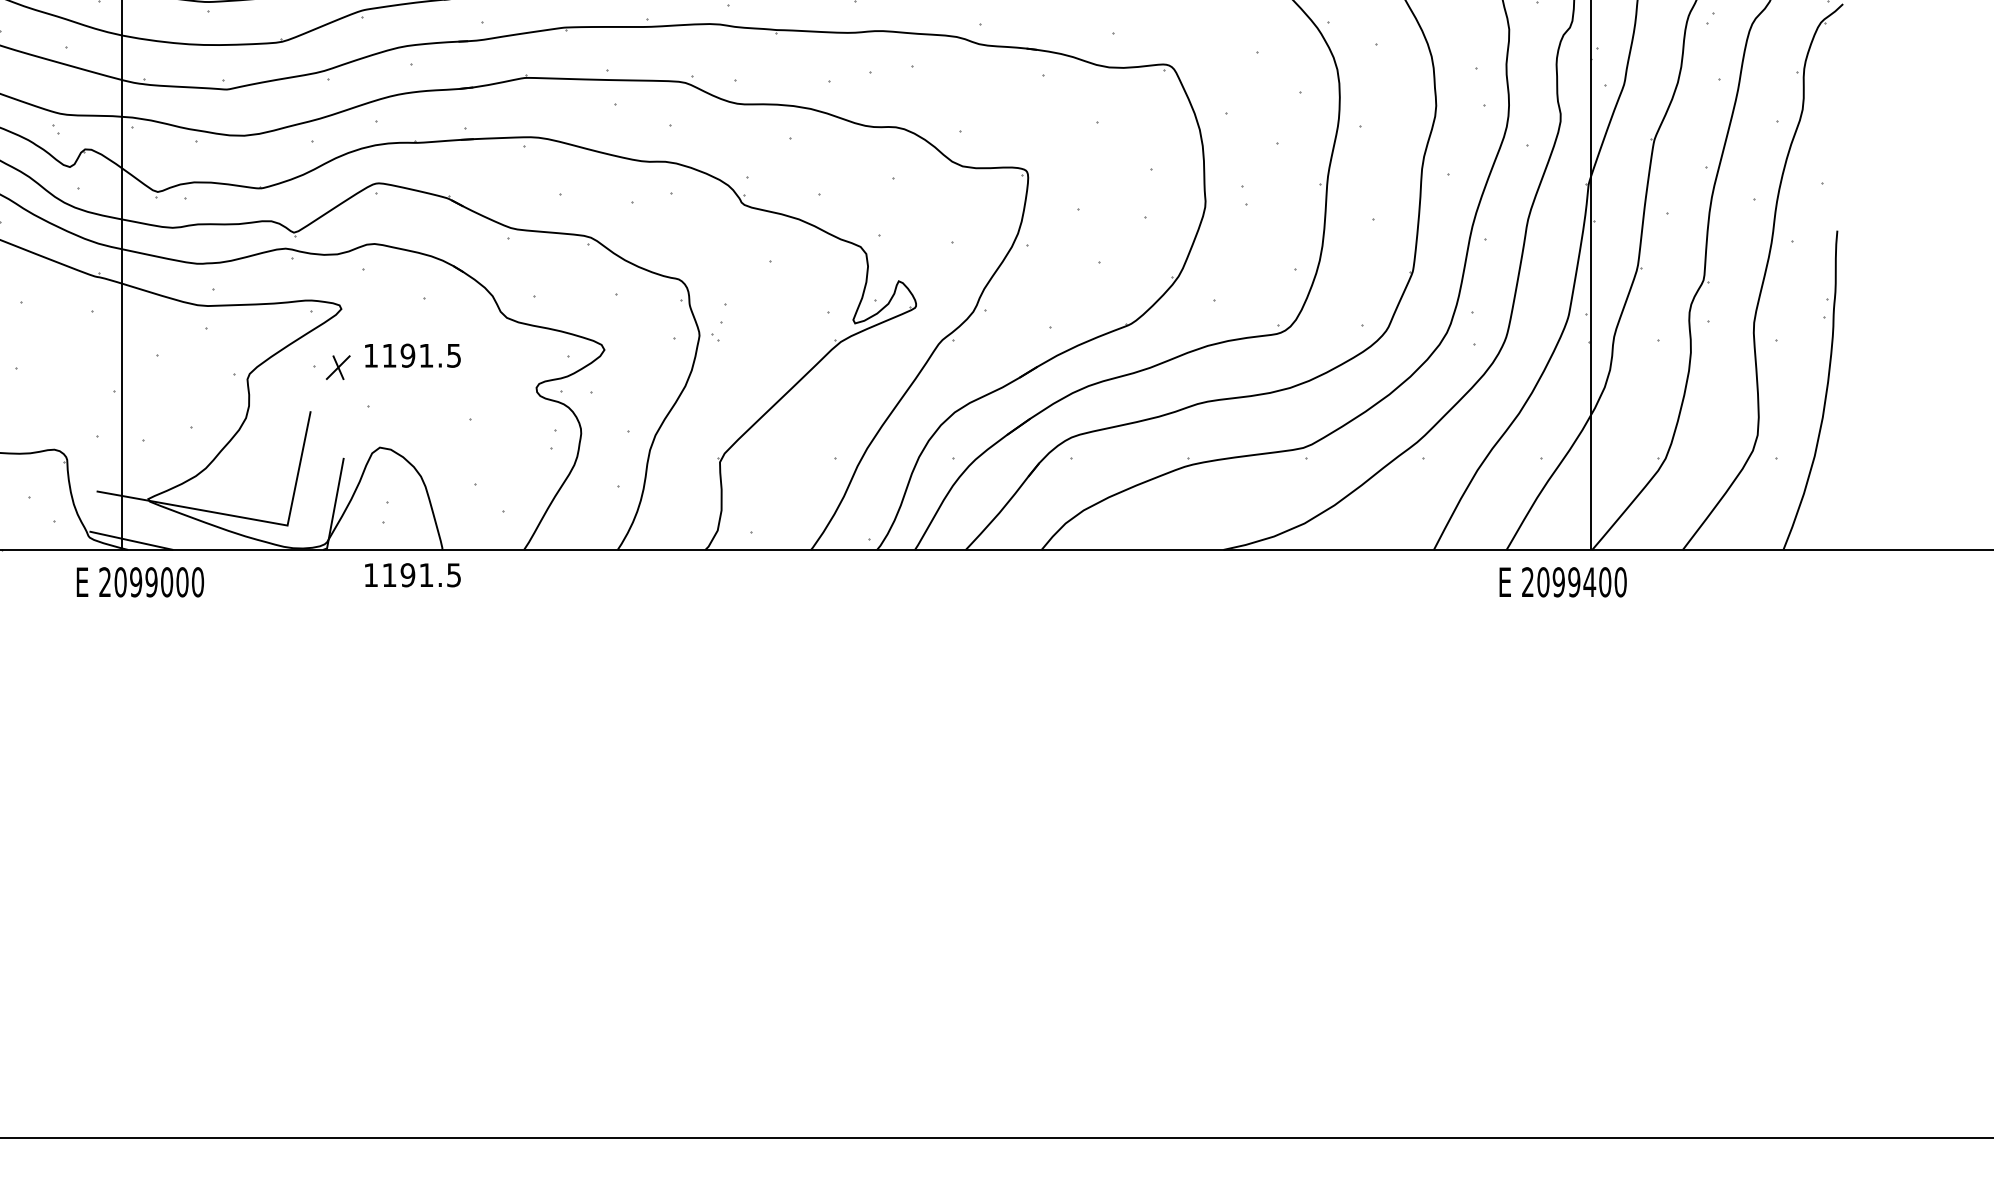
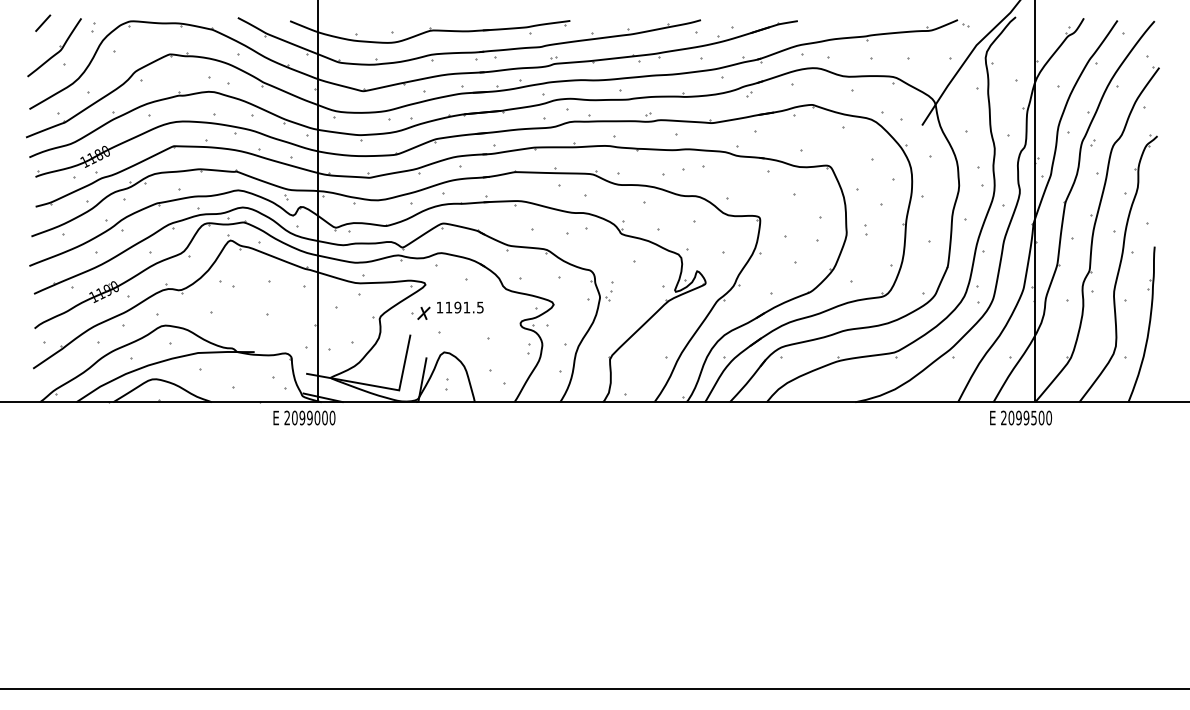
part: (413, 575) -> (460, 414), removed
text: (140, 581) -> (304, 417), moved
text: (1588, 581) -> (1033, 417), 2099400 -> 2099500

